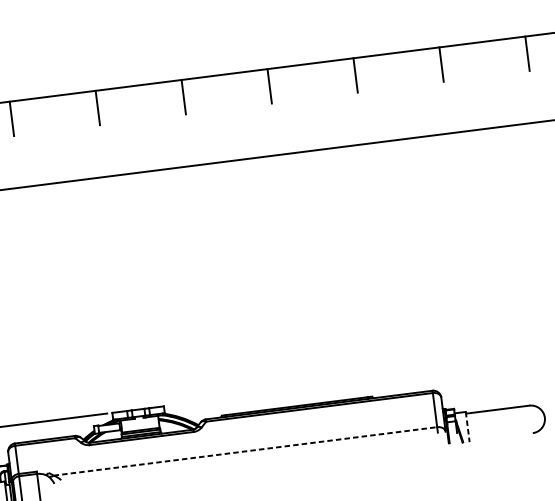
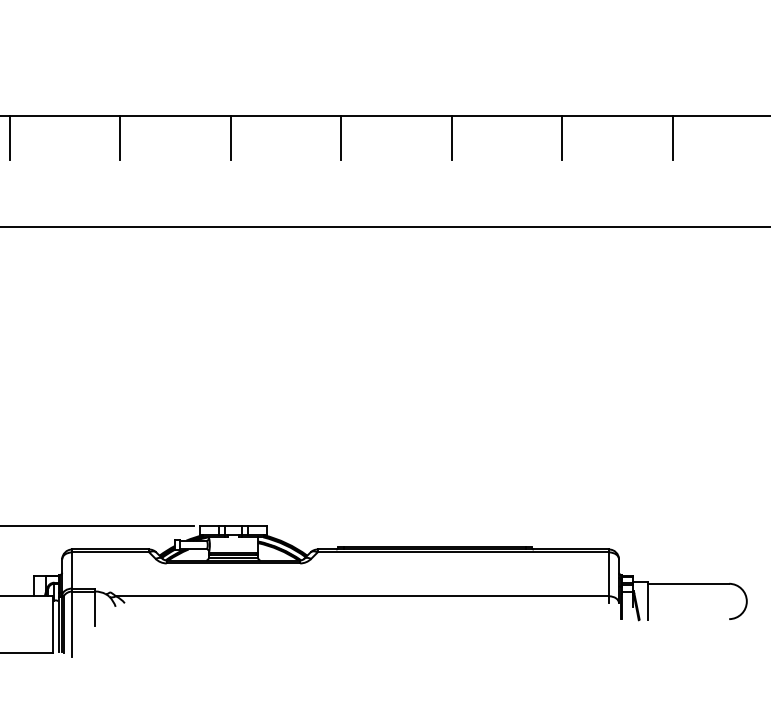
line: (467, 427) -> (647, 601), dashed -> solid
line: (245, 451) -> (362, 596), dashed -> solid

